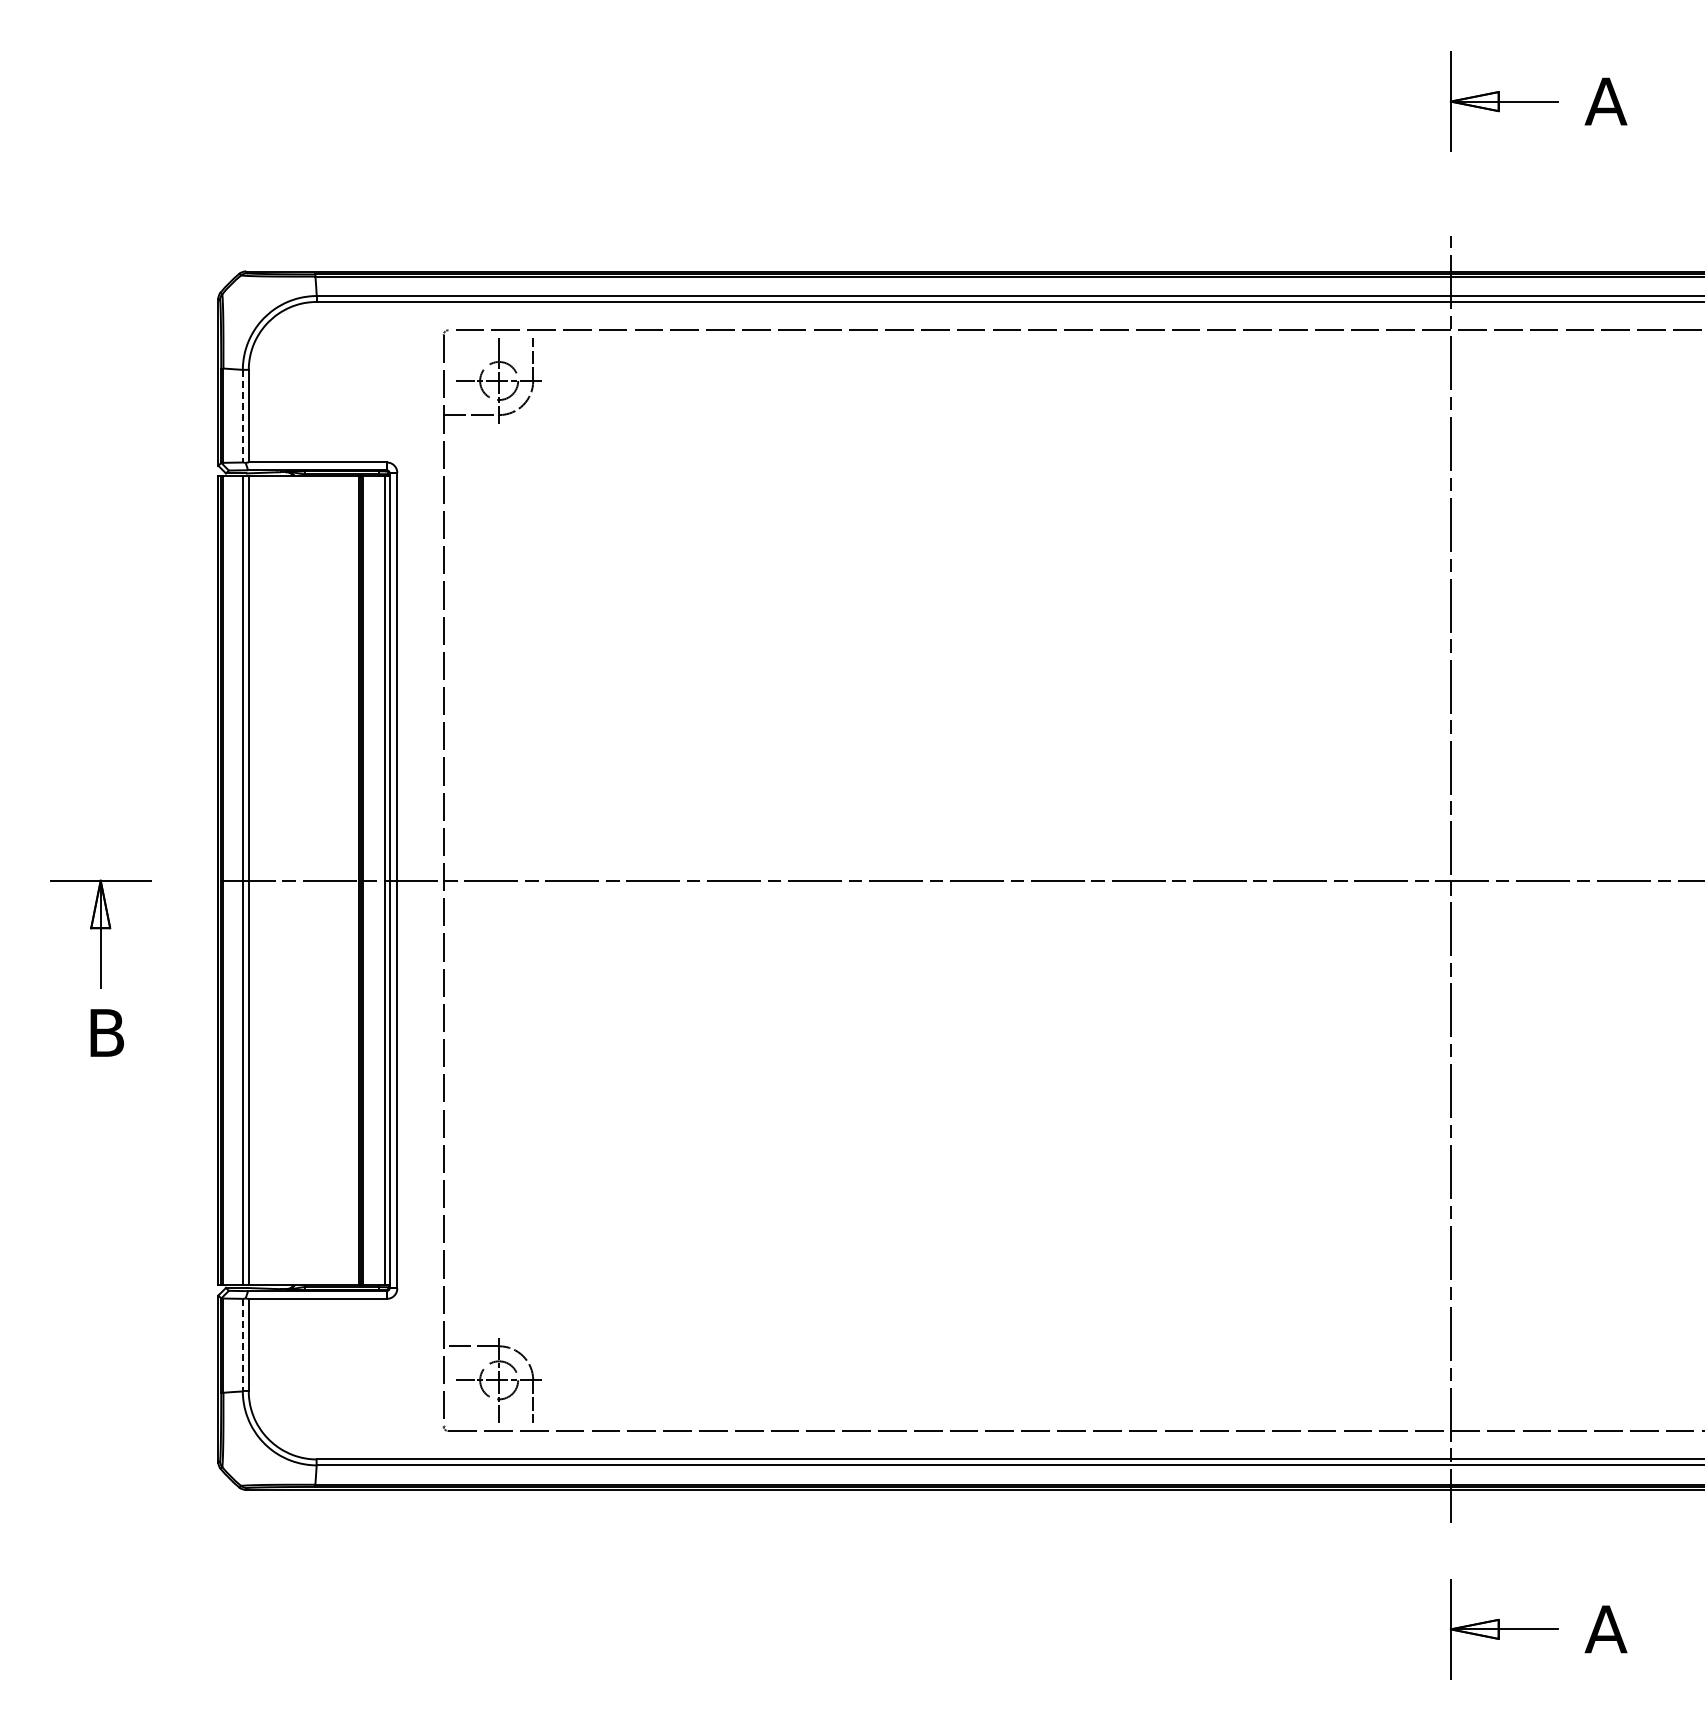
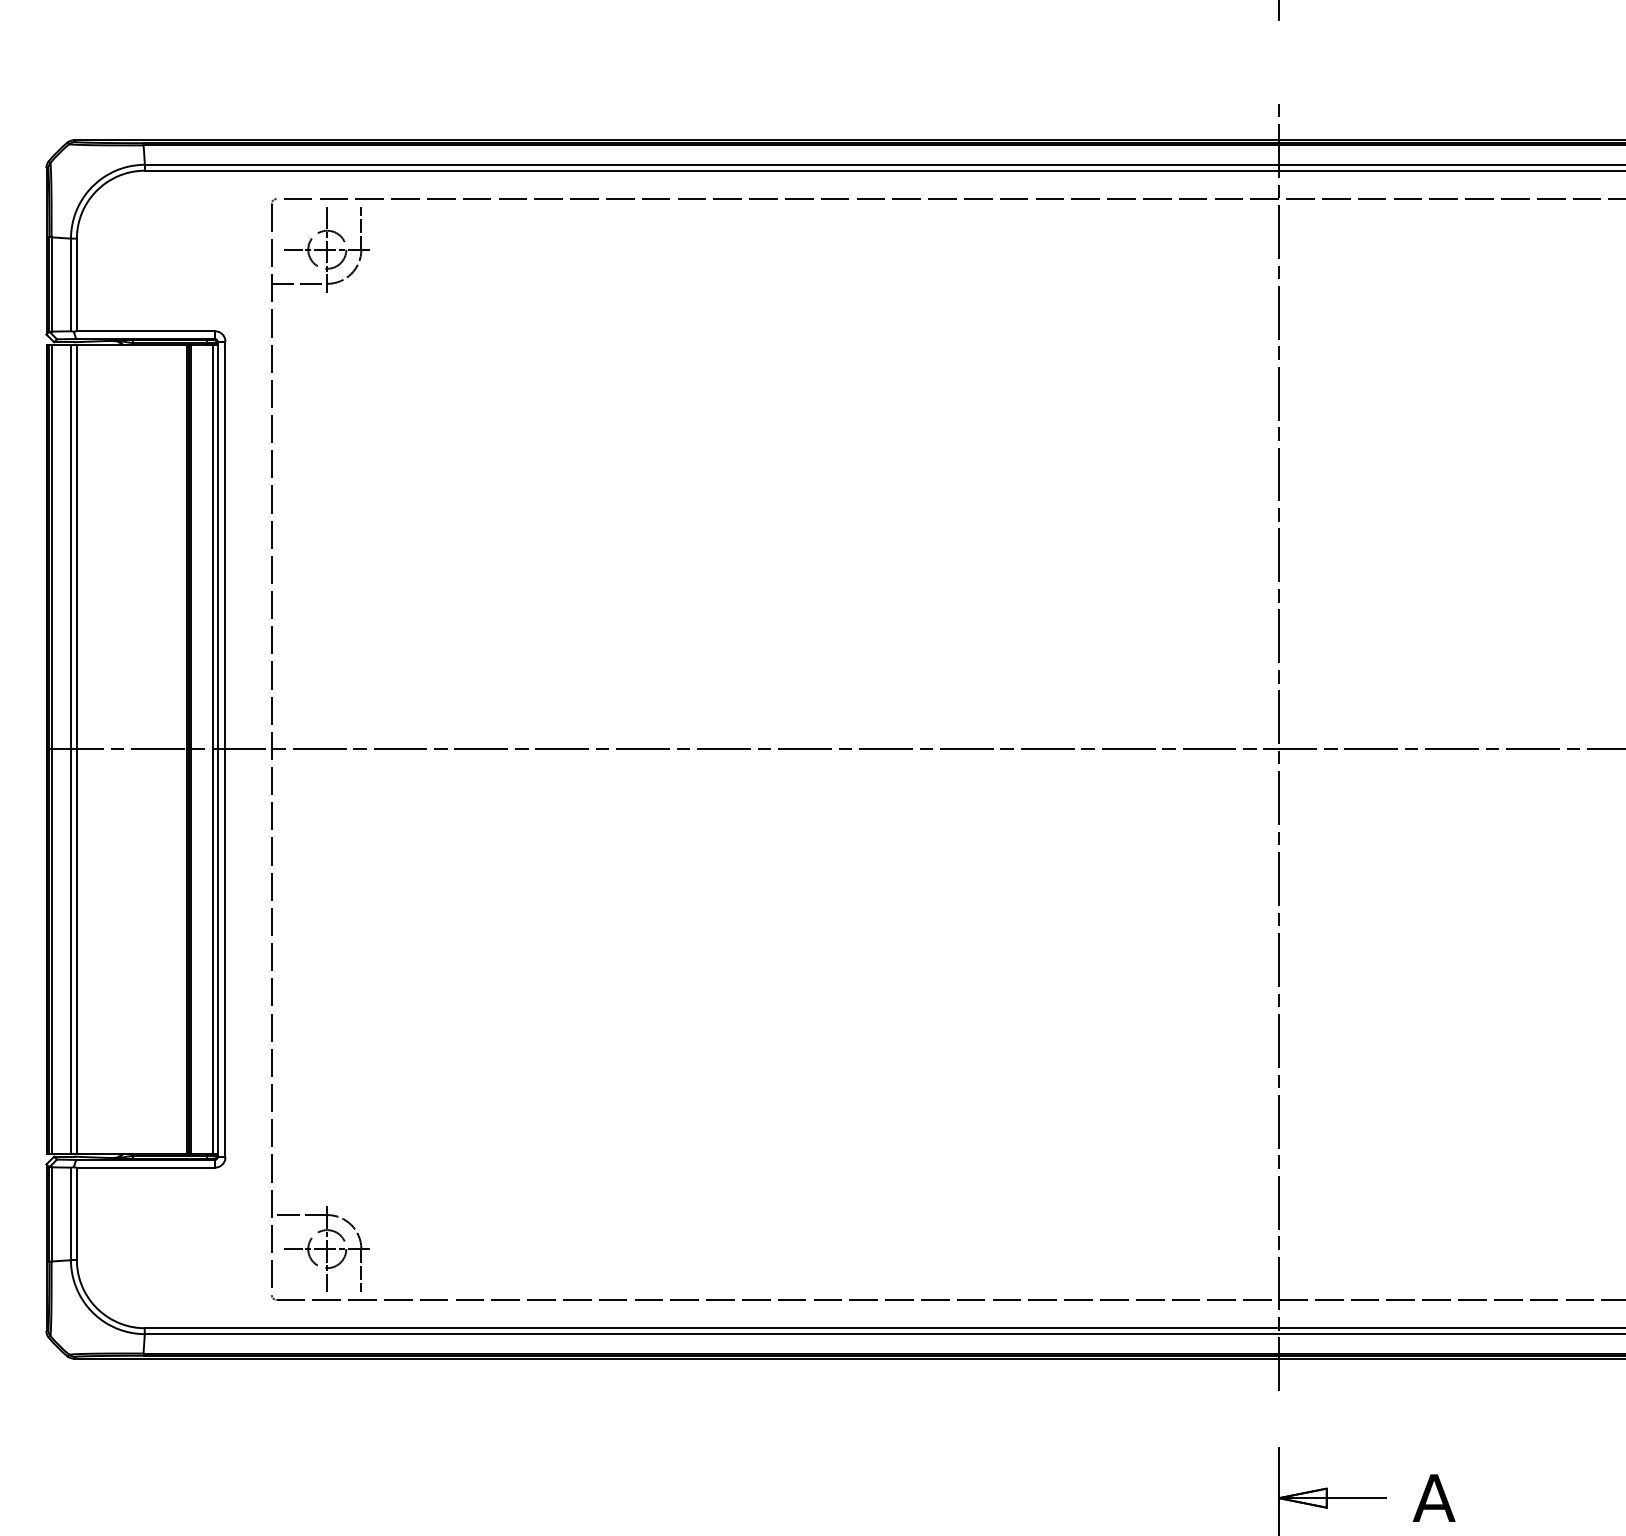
line: (242, 416) -> (70, 285), dashed -> solid
line: (242, 1345) -> (70, 1214), dashed -> solid

